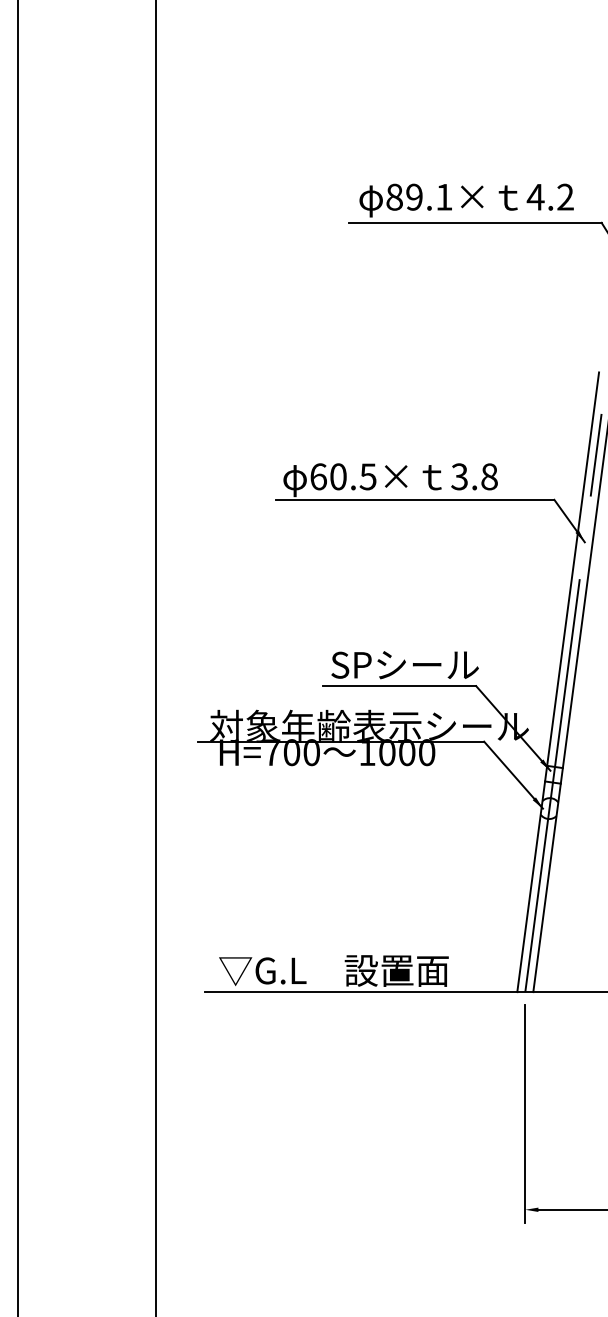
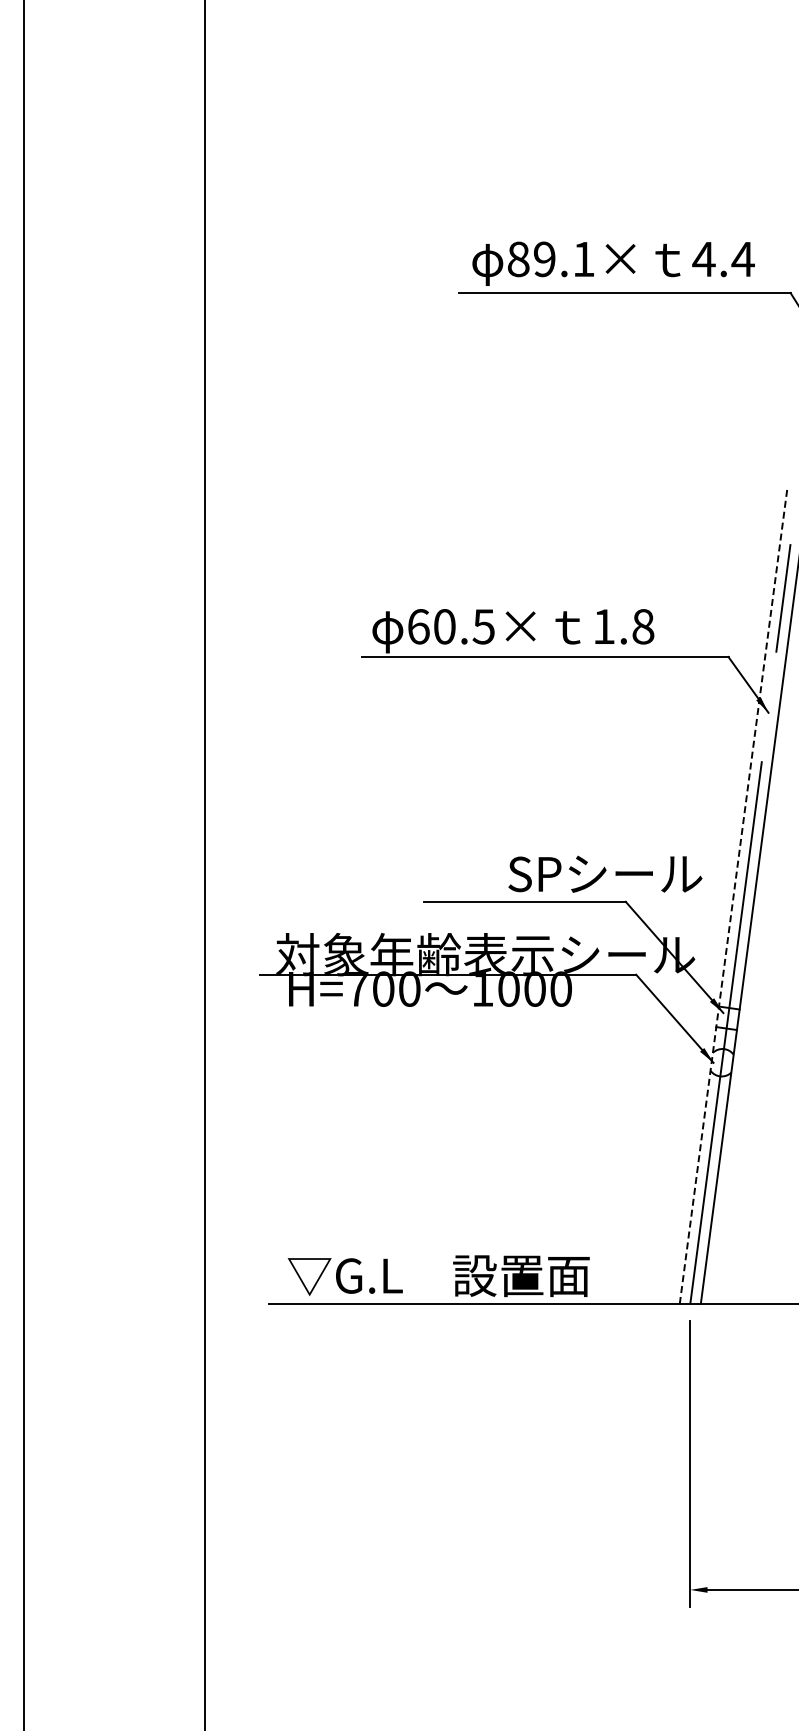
text: (565, 196) -> (742, 258), 4.2 -> 4.4
text: (459, 476) -> (603, 626), 3.8 -> 1.8
text: (405, 664) -> (605, 873), moved
line: (558, 682) -> (733, 896), solid -> dashed

